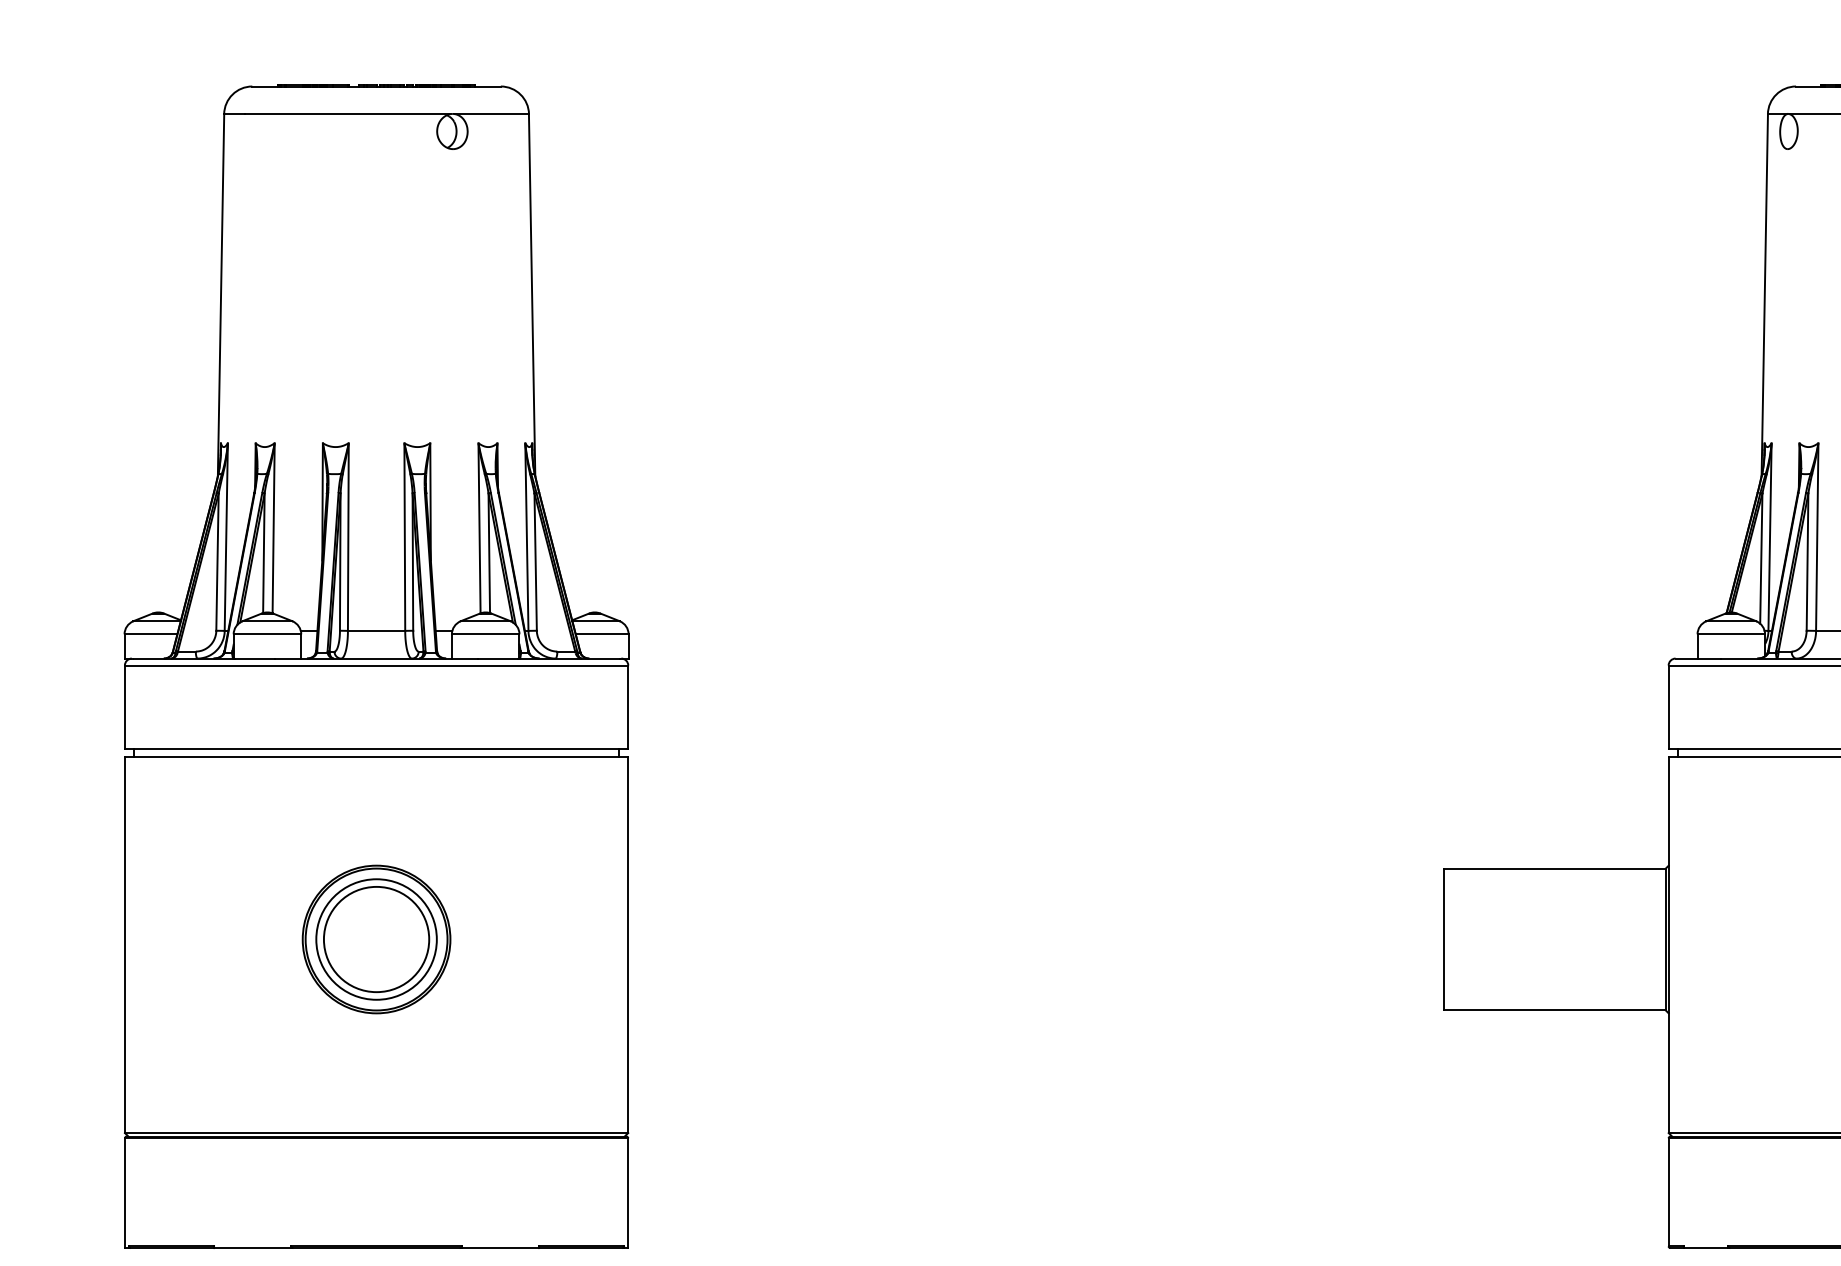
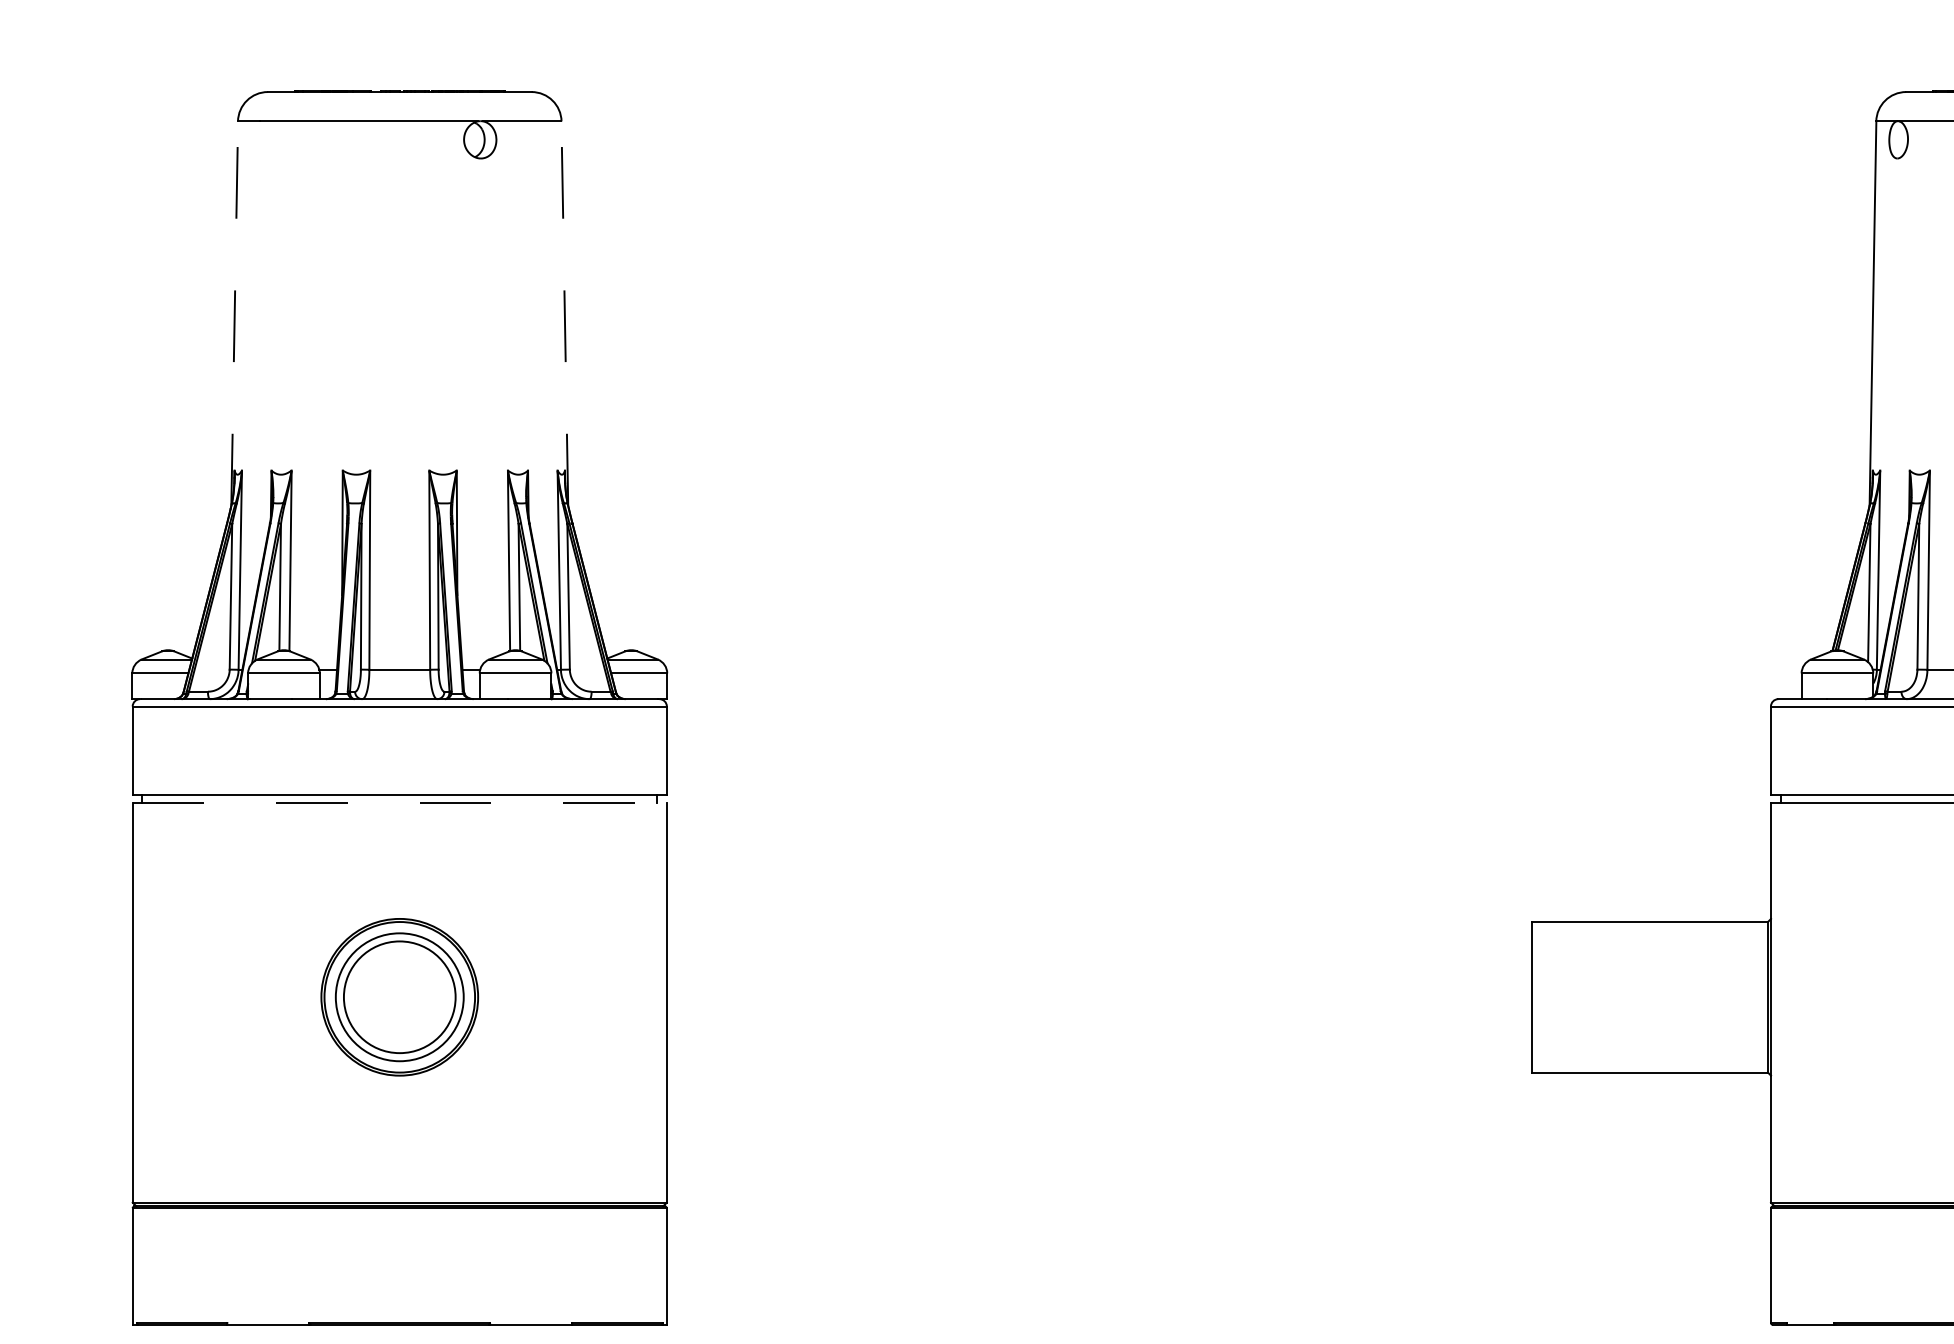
line: (220, 294) -> (234, 312), solid -> dashed
line: (531, 294) -> (564, 312), solid -> dashed
line: (377, 756) -> (400, 803), solid -> dashed

